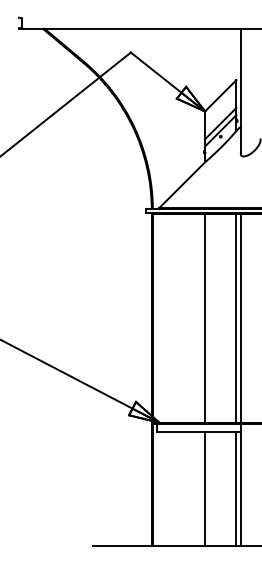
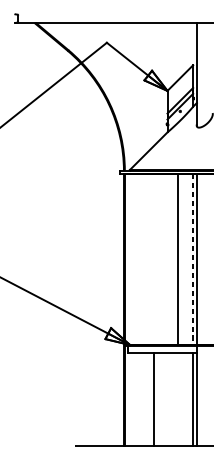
line: (205, 317) -> (178, 259), moved
line: (236, 317) -> (193, 259), solid -> dashed
line: (205, 488) -> (153, 398), moved

